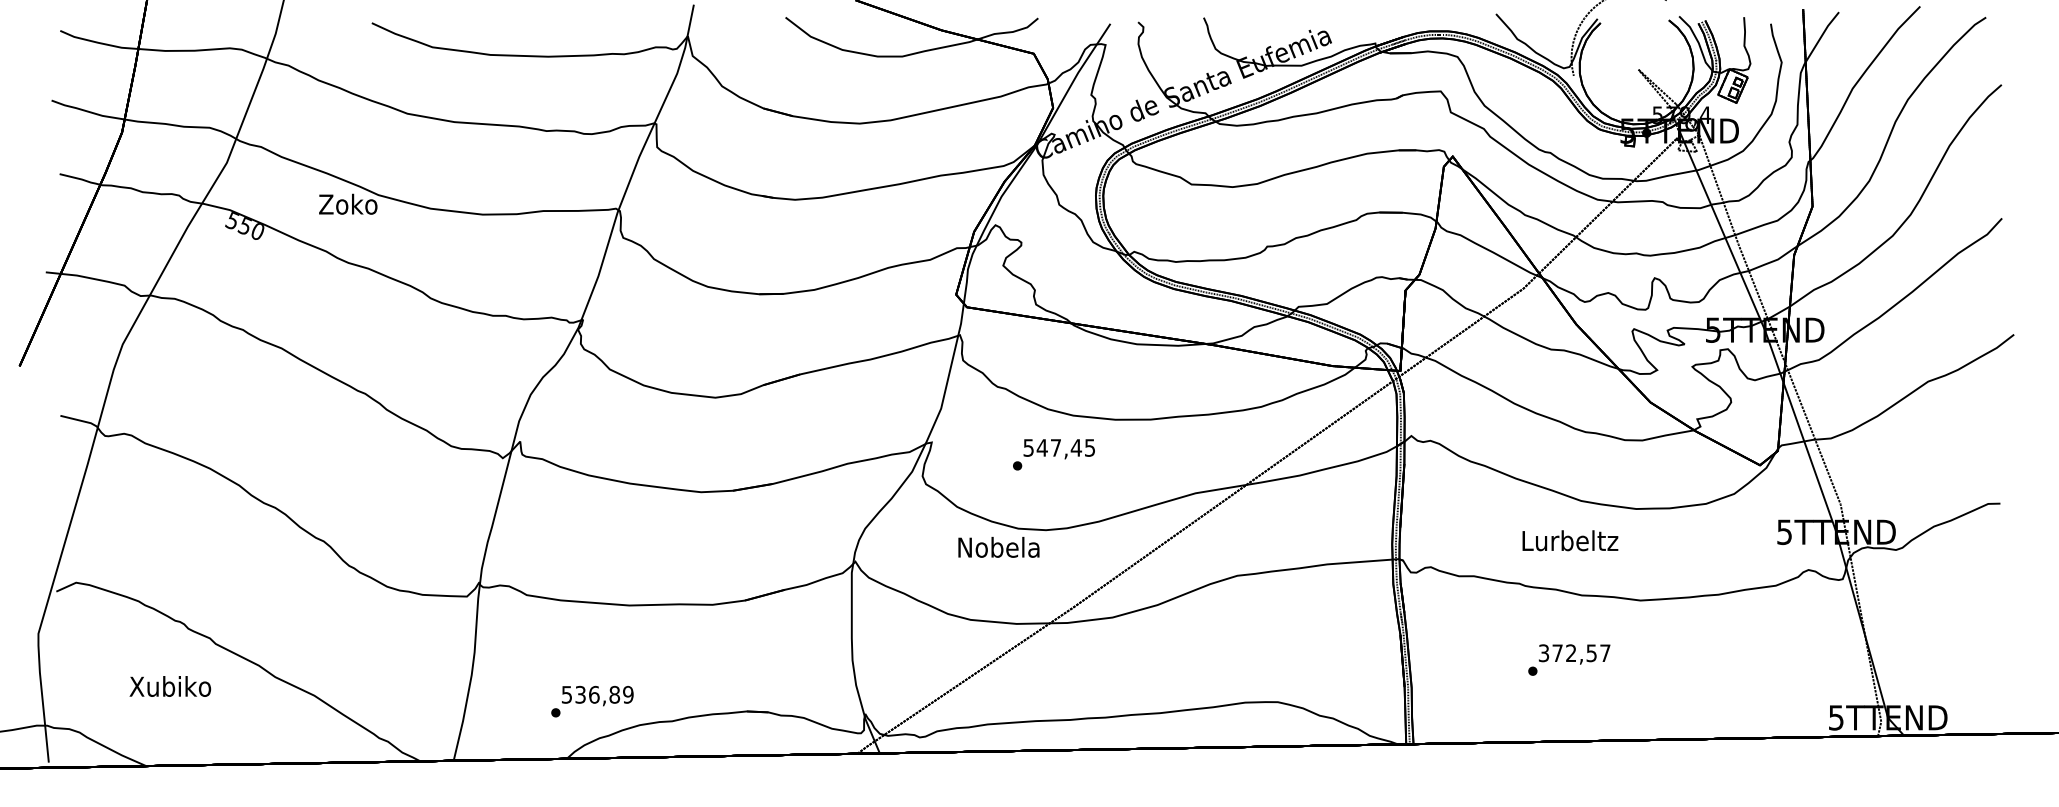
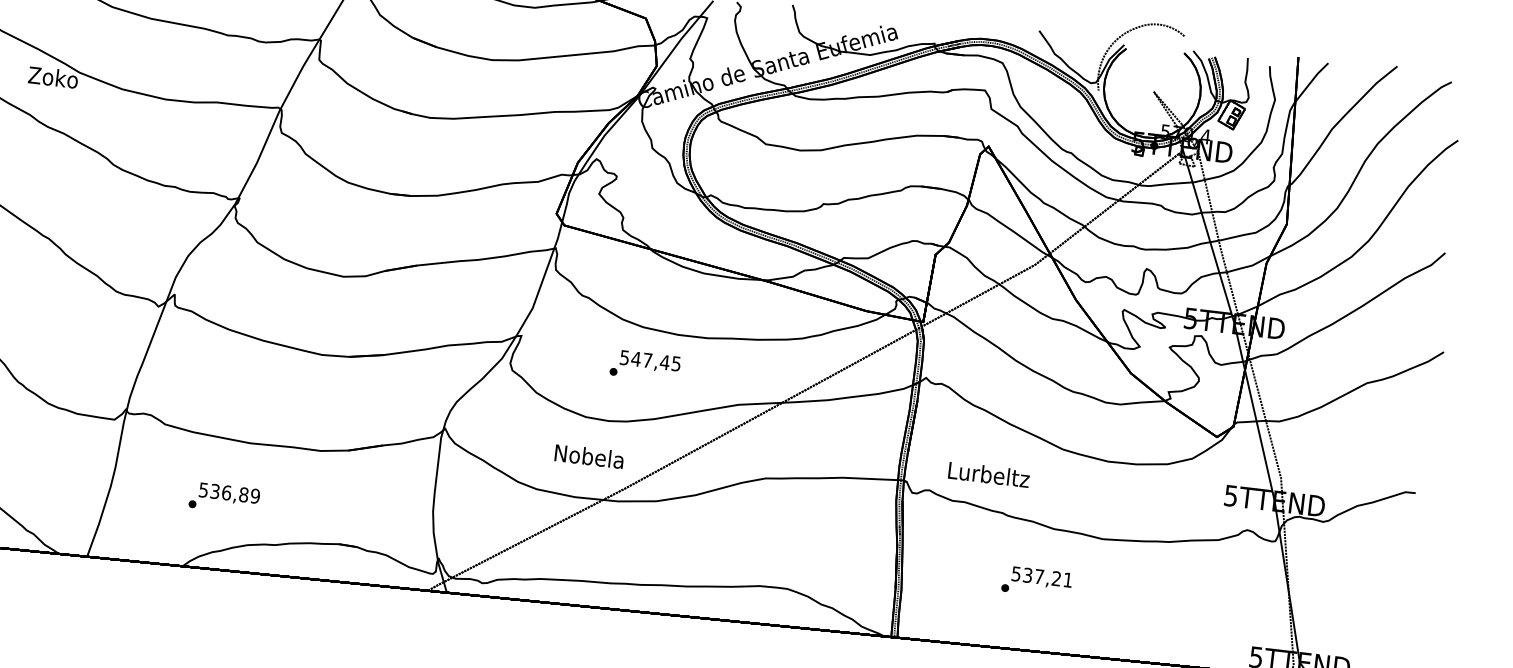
text: (1053, 454) -> (644, 365), moved
text: (1570, 540) -> (989, 474), moved
text: (998, 547) -> (589, 456), moved
text: (1574, 653) -> (1042, 577), 372,57 -> 537,21
text: (592, 701) -> (224, 498), moved

